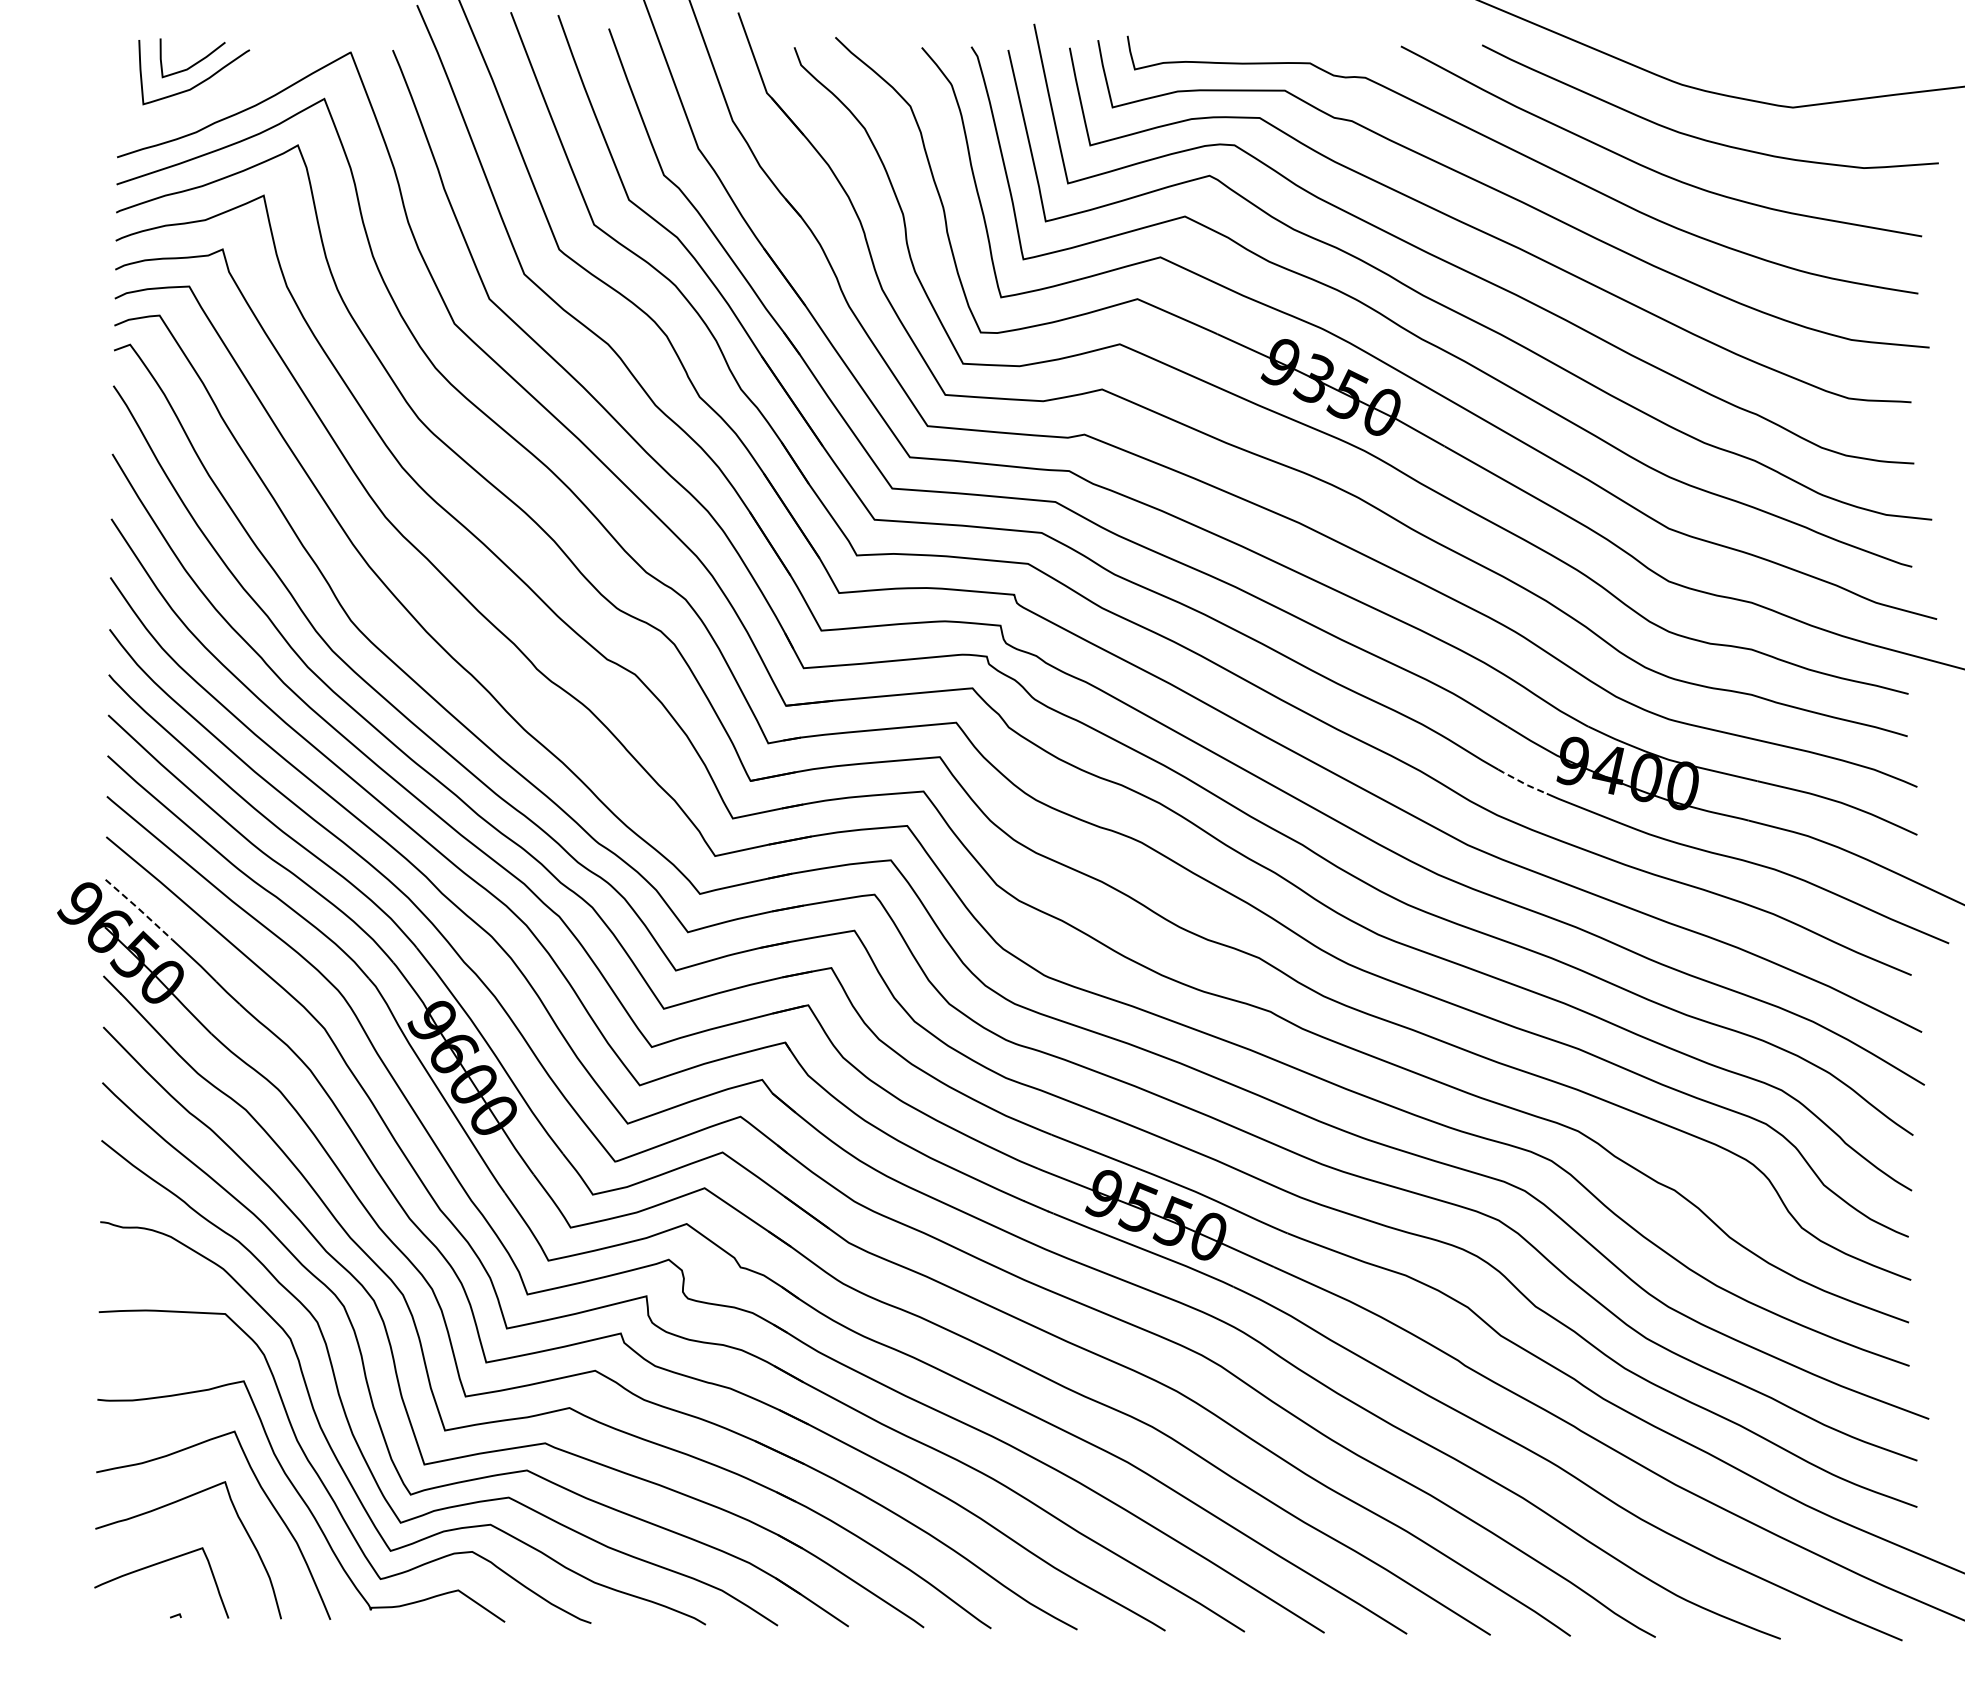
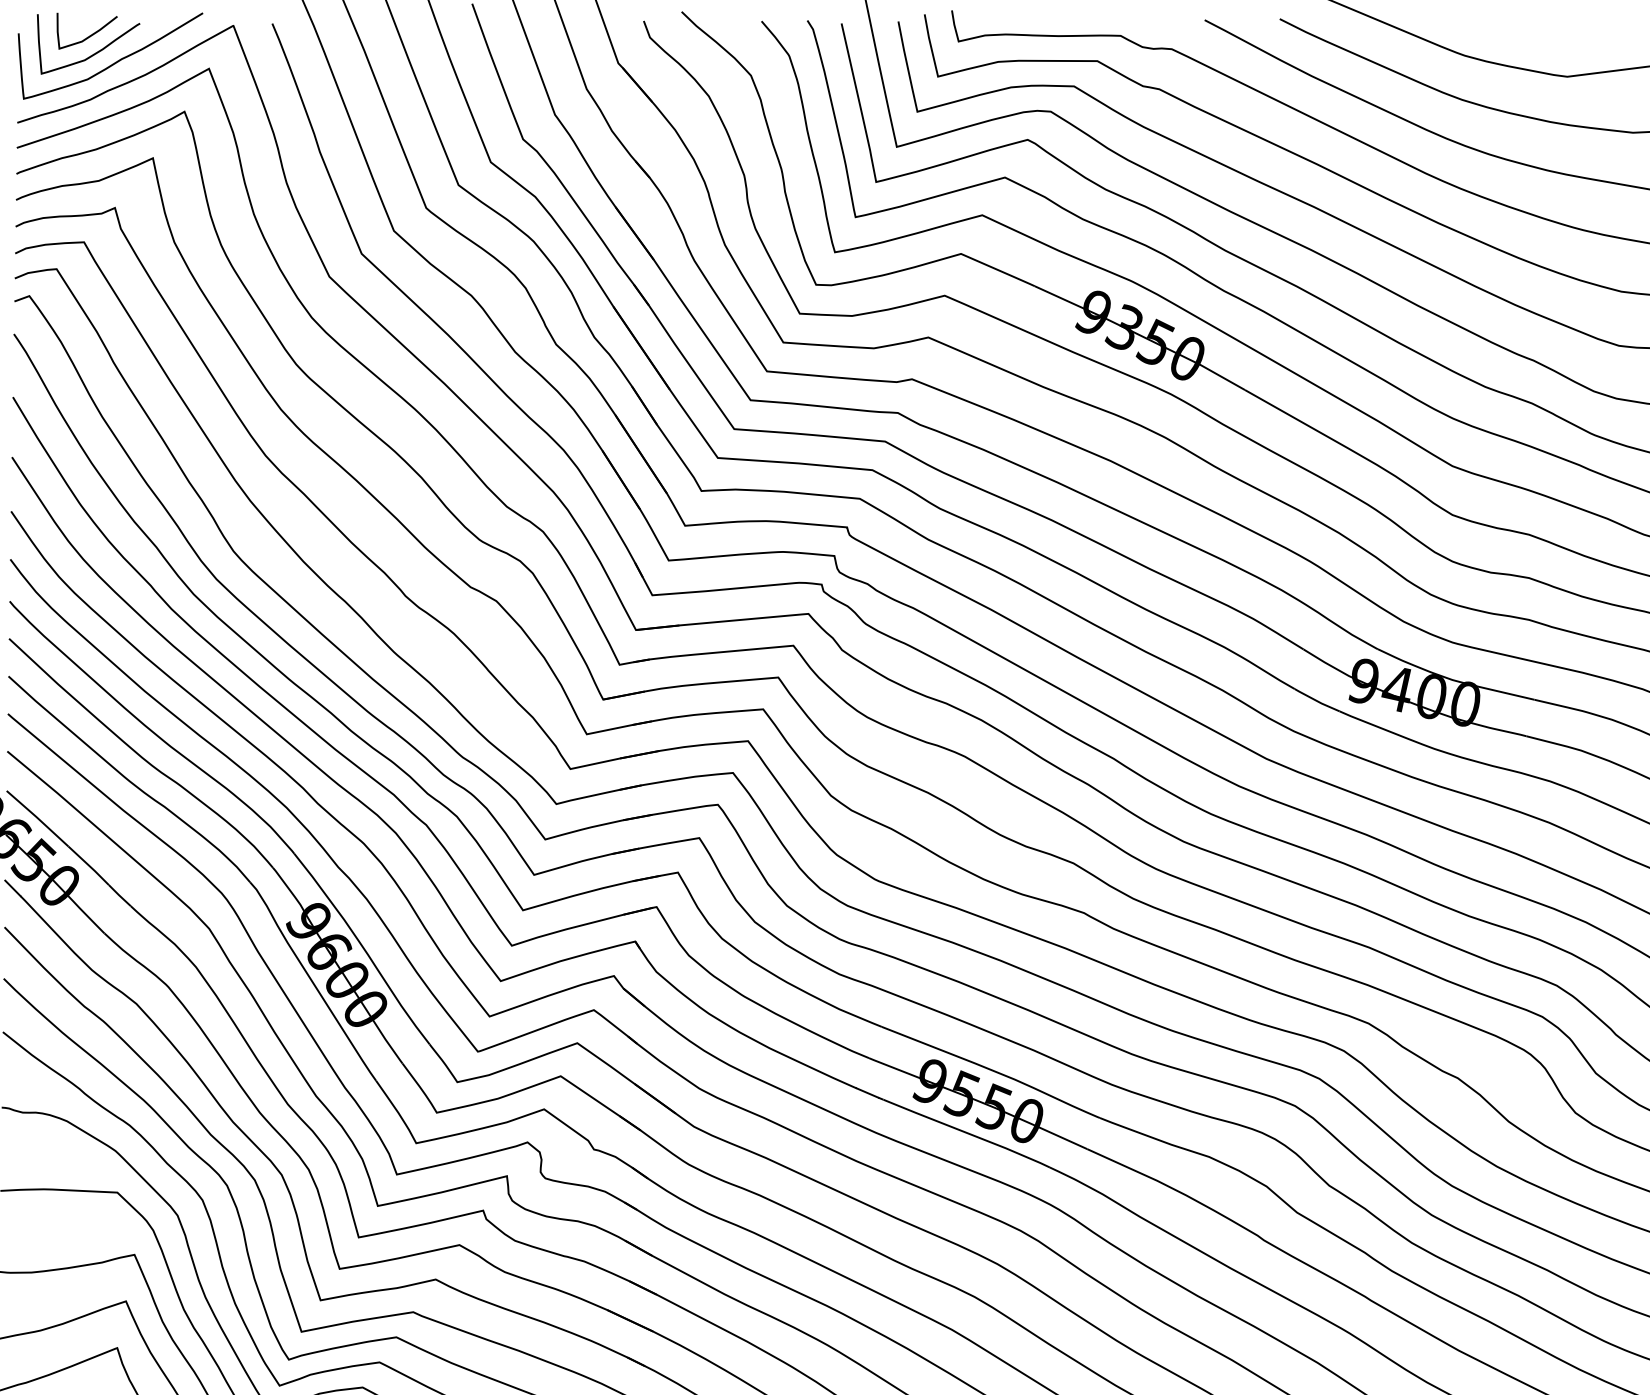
curve: (221, 92) -> (113, 62), added
line: (1522, 782) -> (1317, 700), dashed -> solid
line: (139, 909) -> (38, 818), dashed -> solid

